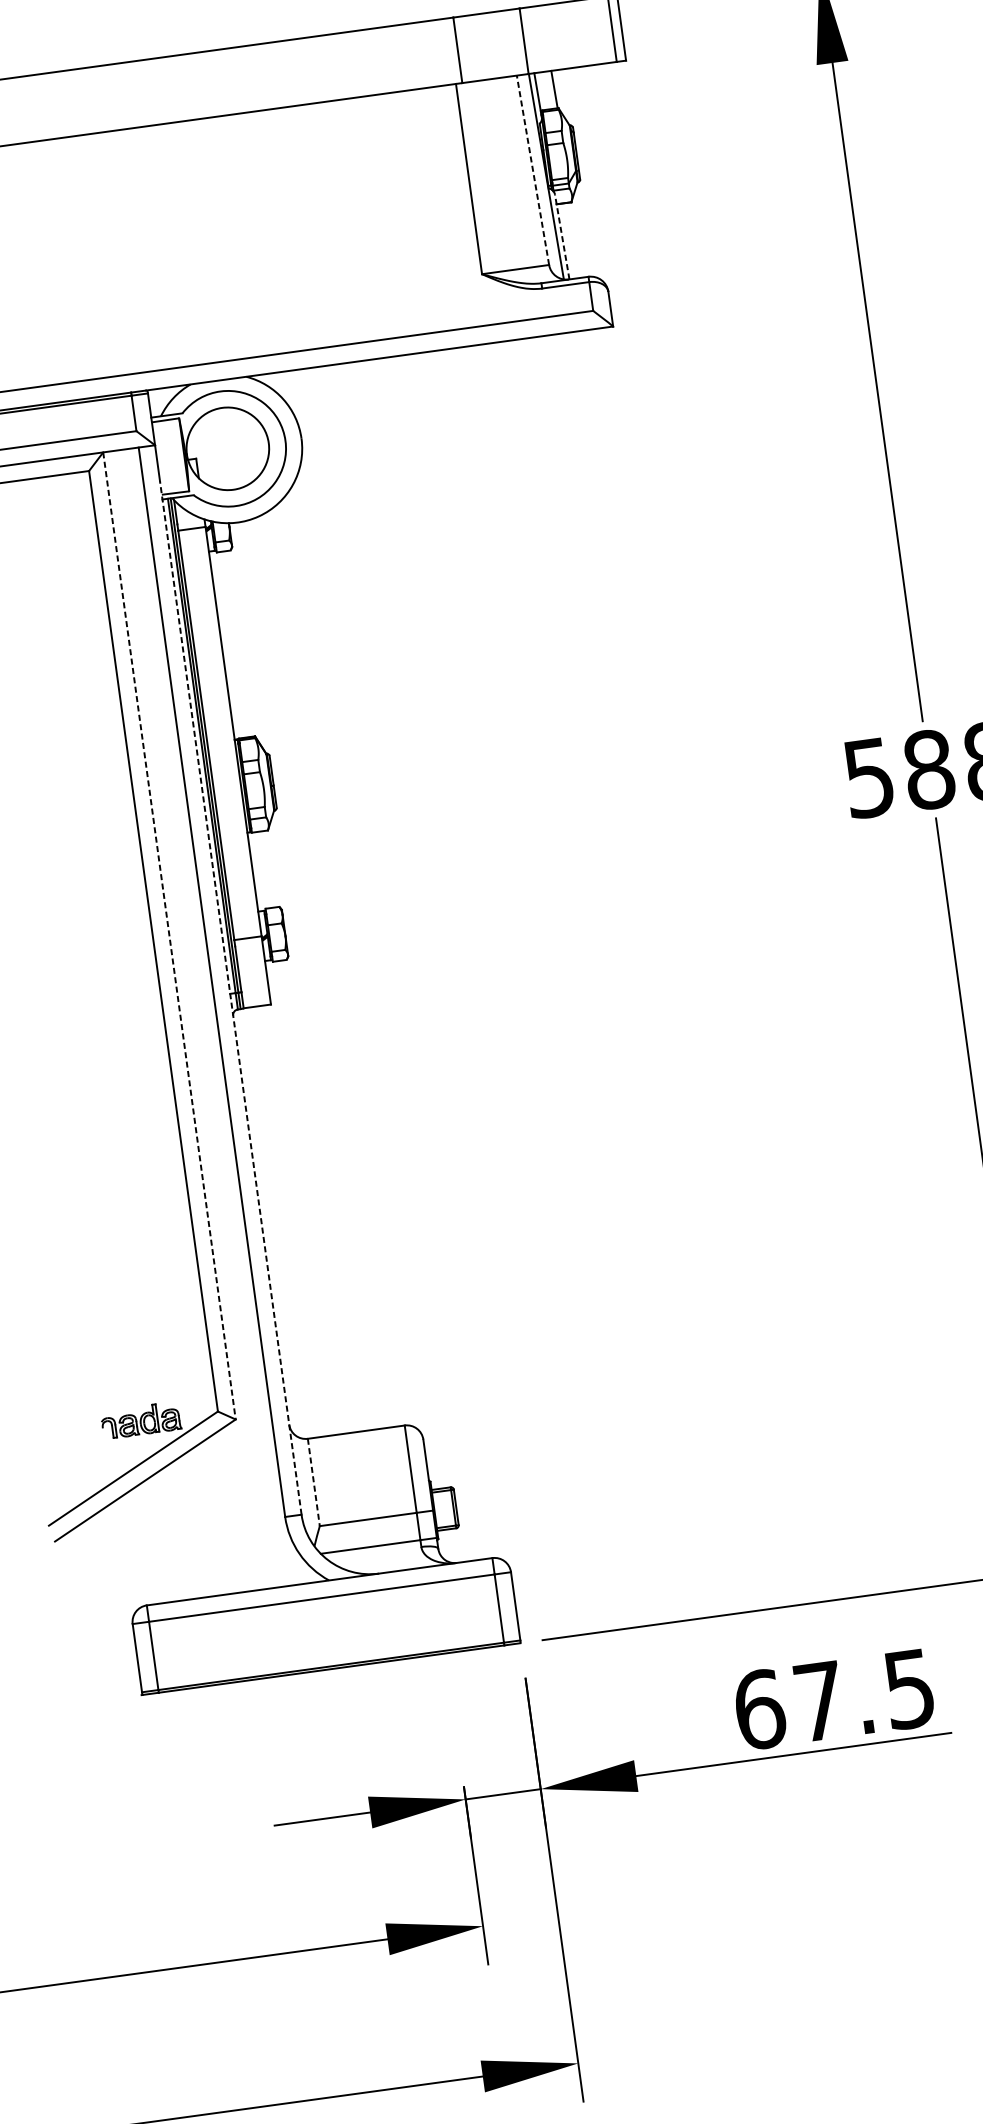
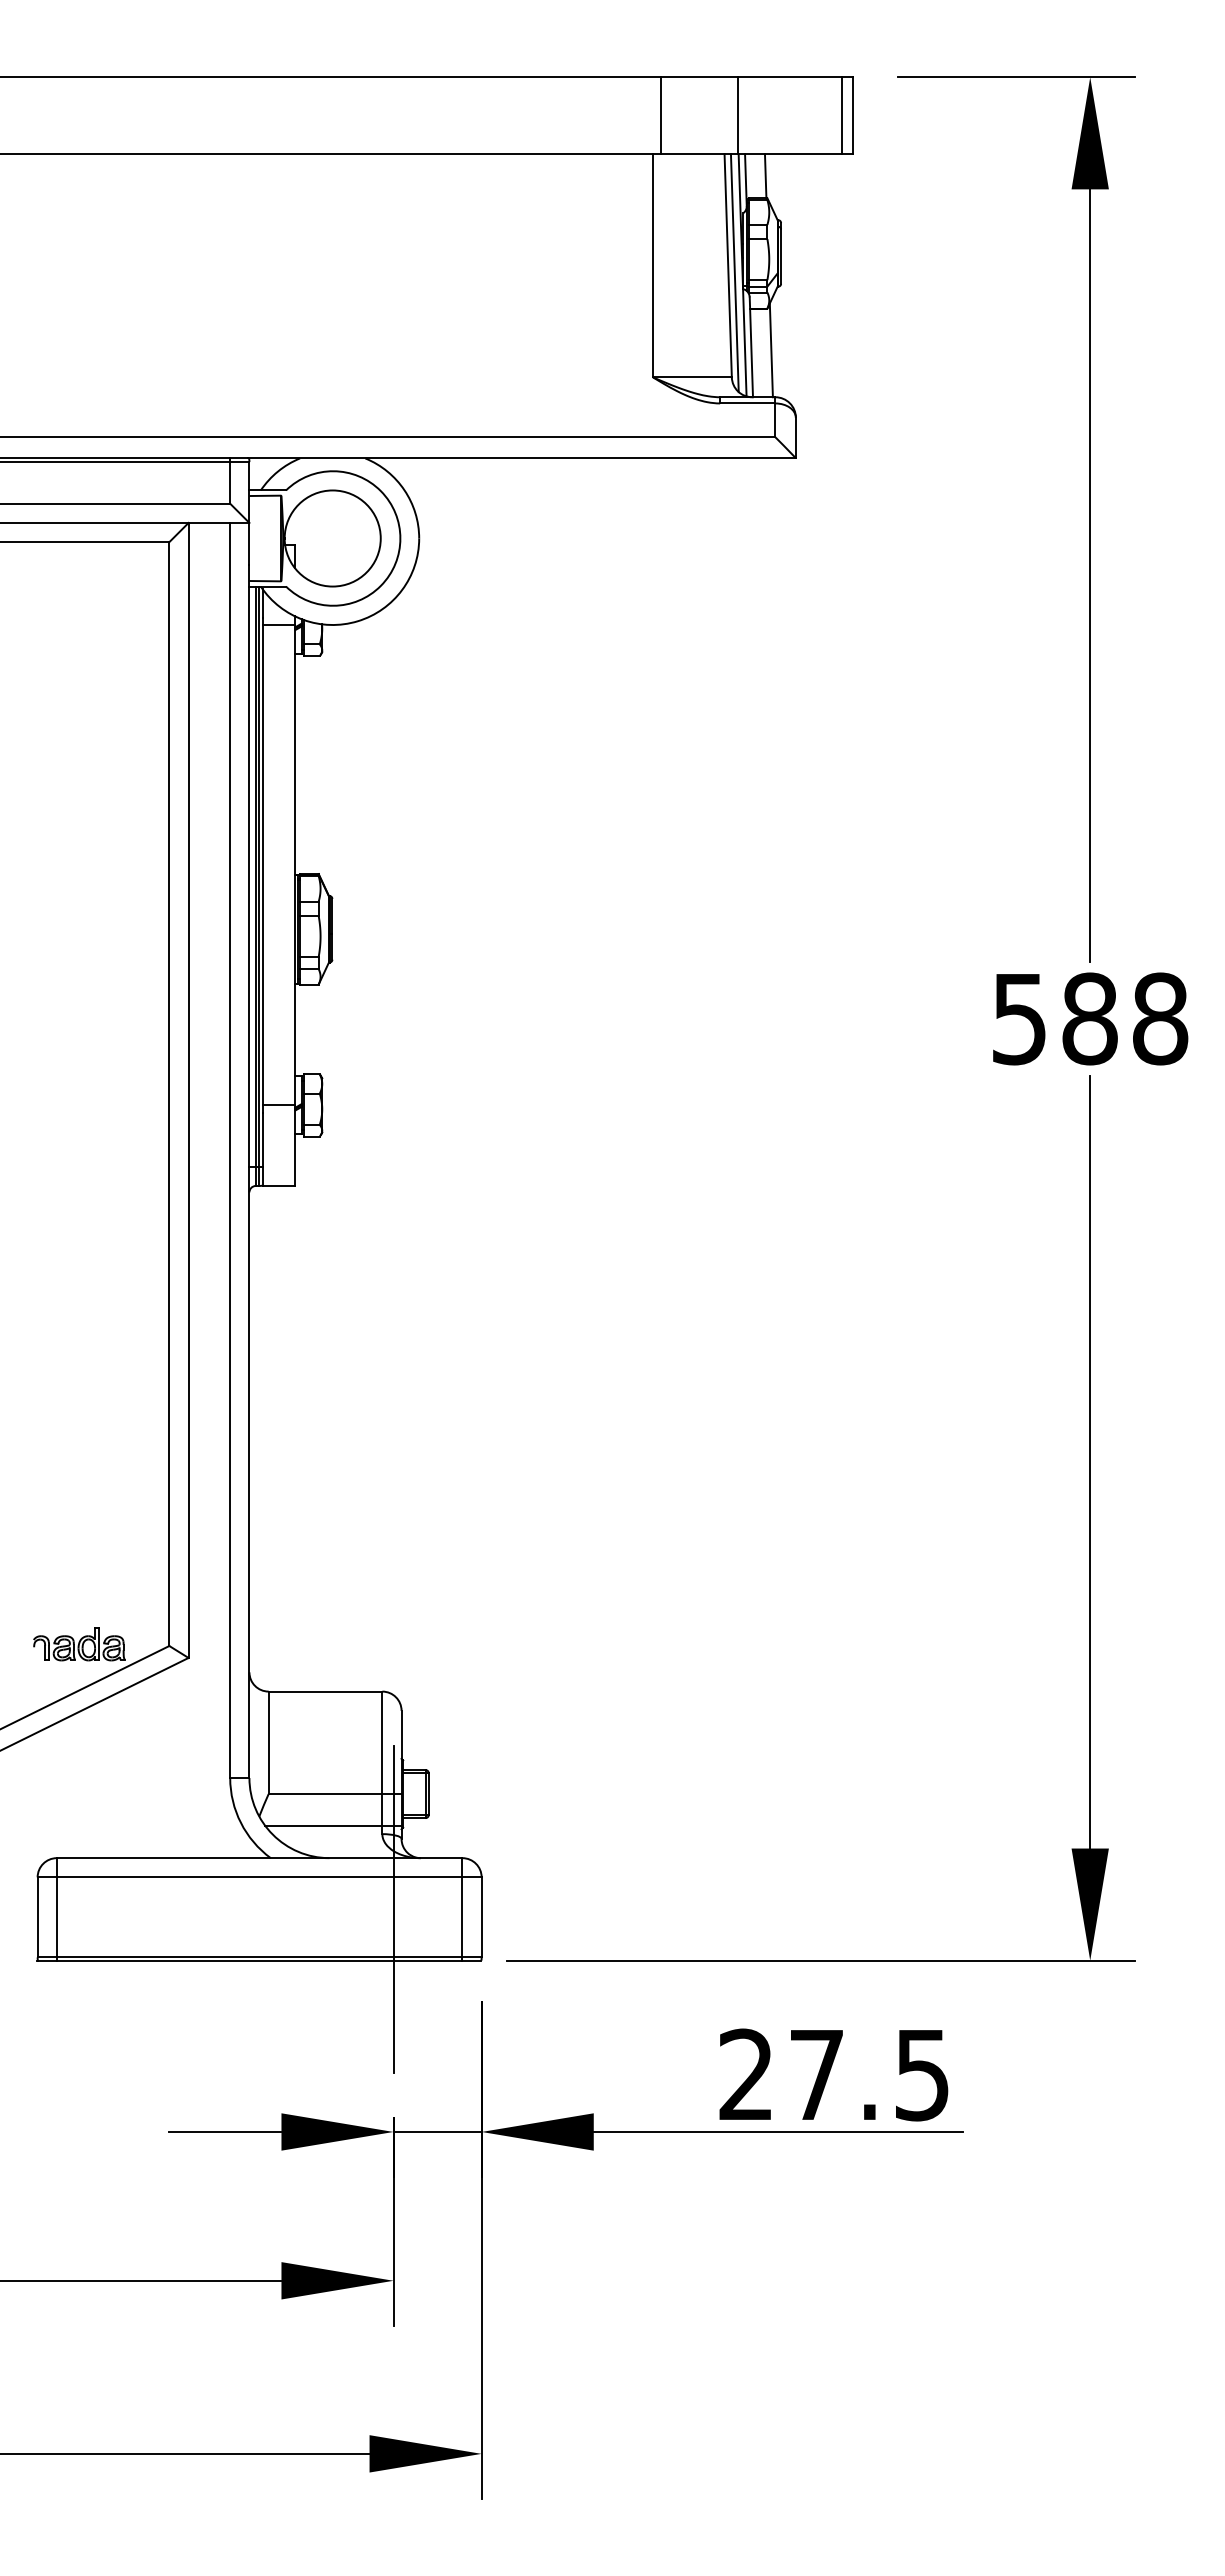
line: (533, 170) -> (728, 265), dashed -> solid
line: (539, 176) -> (734, 273), added
line: (562, 237) -> (751, 347), dashed -> solid
line: (578, 237) -> (770, 350), added
line: (169, 935) -> (188, 1090), dashed -> solid
line: (230, 997) -> (249, 1171), dashed -> solid
line: (313, 1483) -> (268, 1743), dashed -> solid
line: (439, 1609) -> (393, 1909), added
text: (759, 1709) -> (746, 2074), 67.5 -> 27.5

